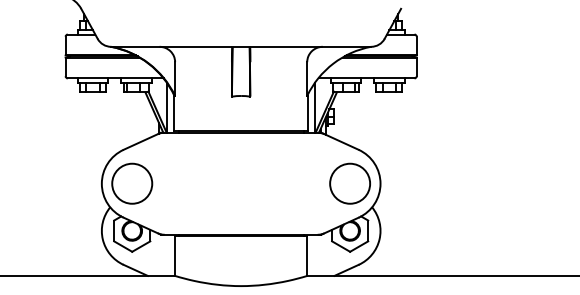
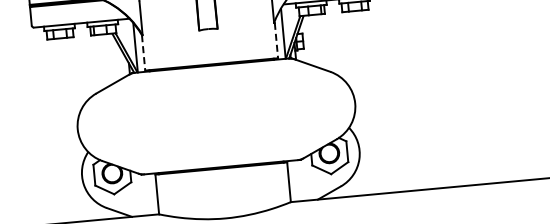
line: (174, 113) -> (143, 52), solid -> dashed
line: (307, 113) -> (276, 40), solid -> dashed
circle: (132, 183) -> (108, 126), removed
circle: (349, 183) -> (324, 106), removed

